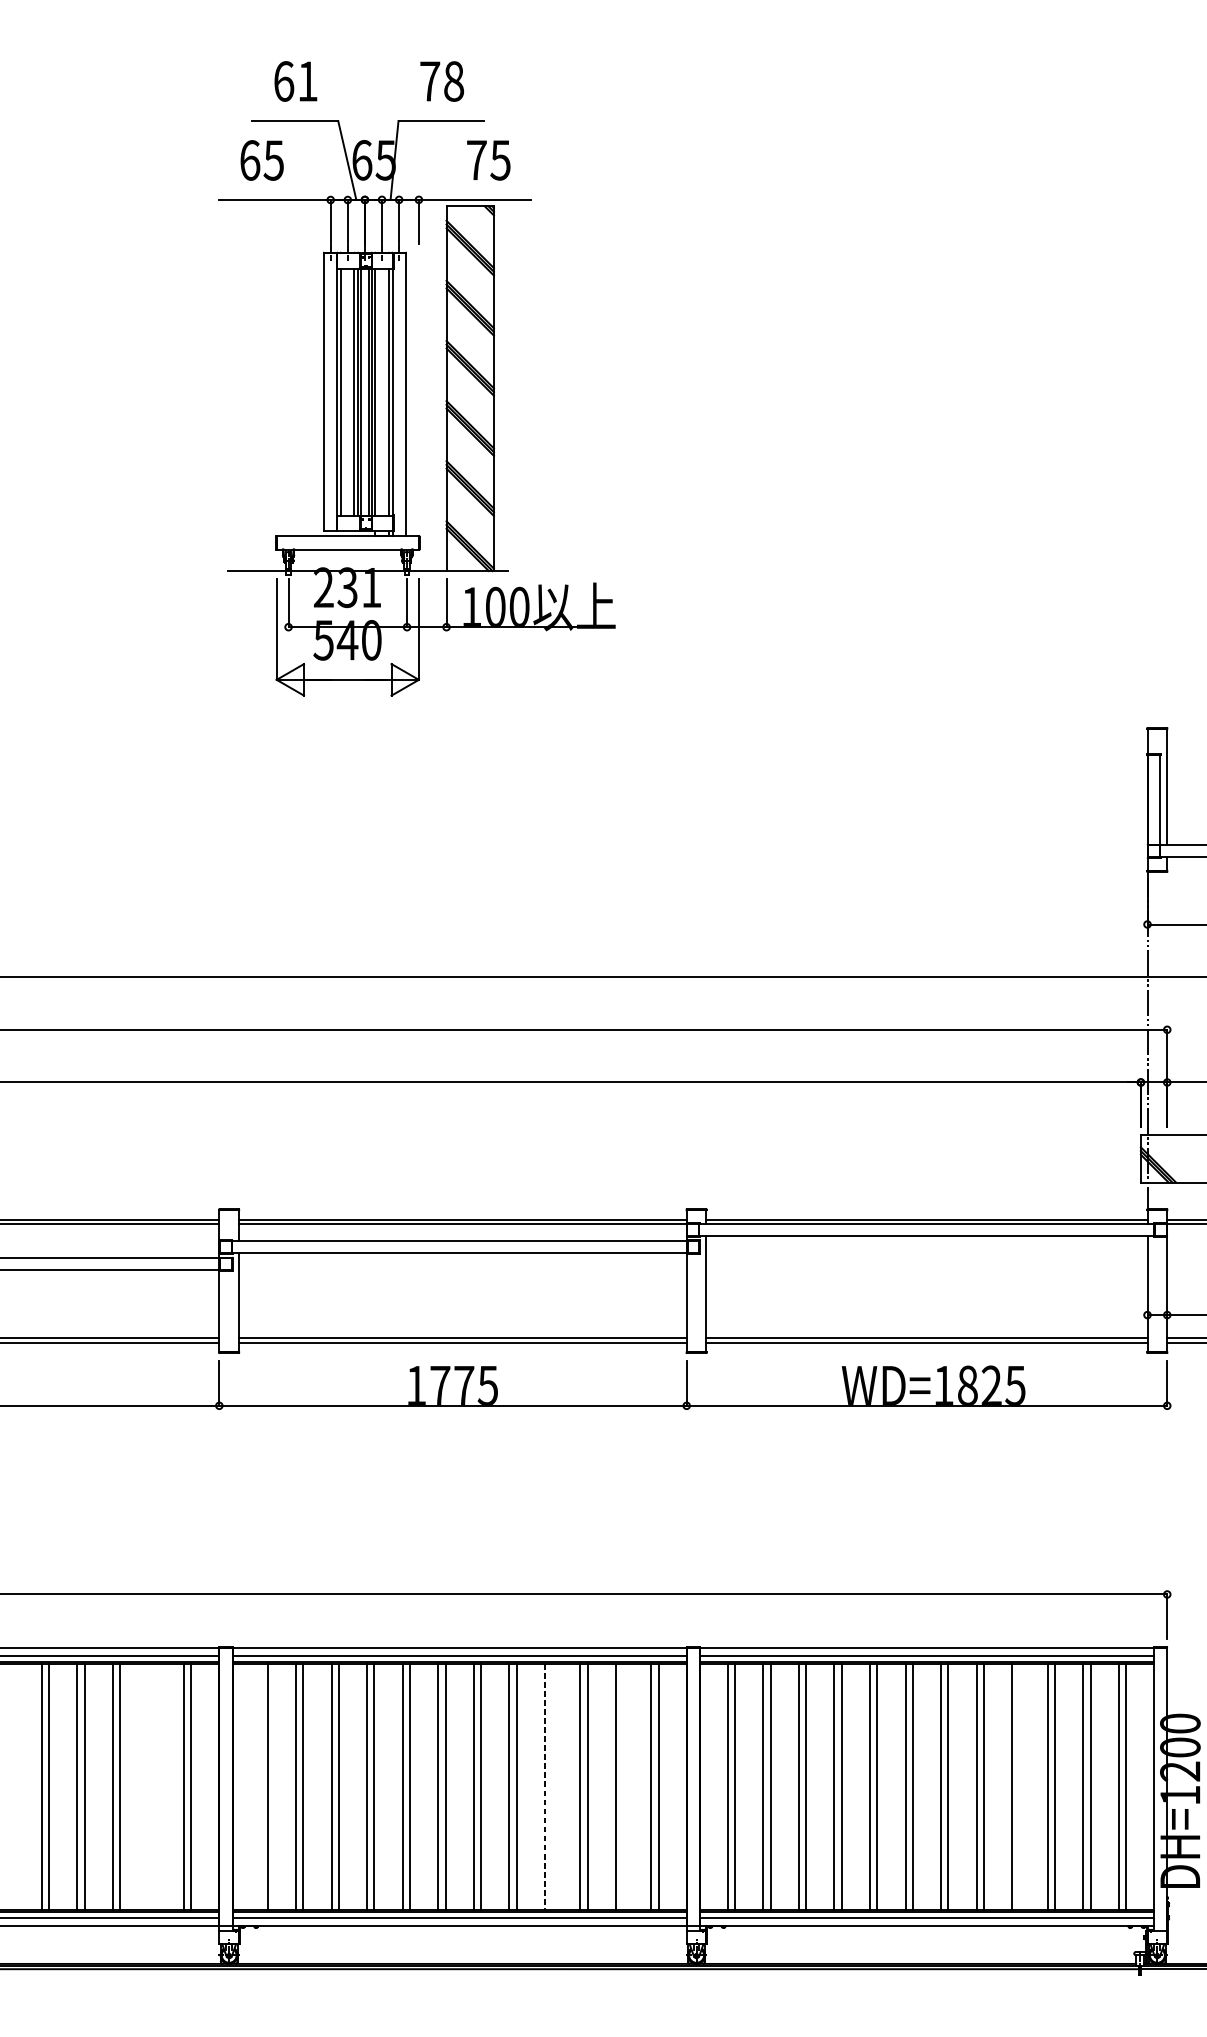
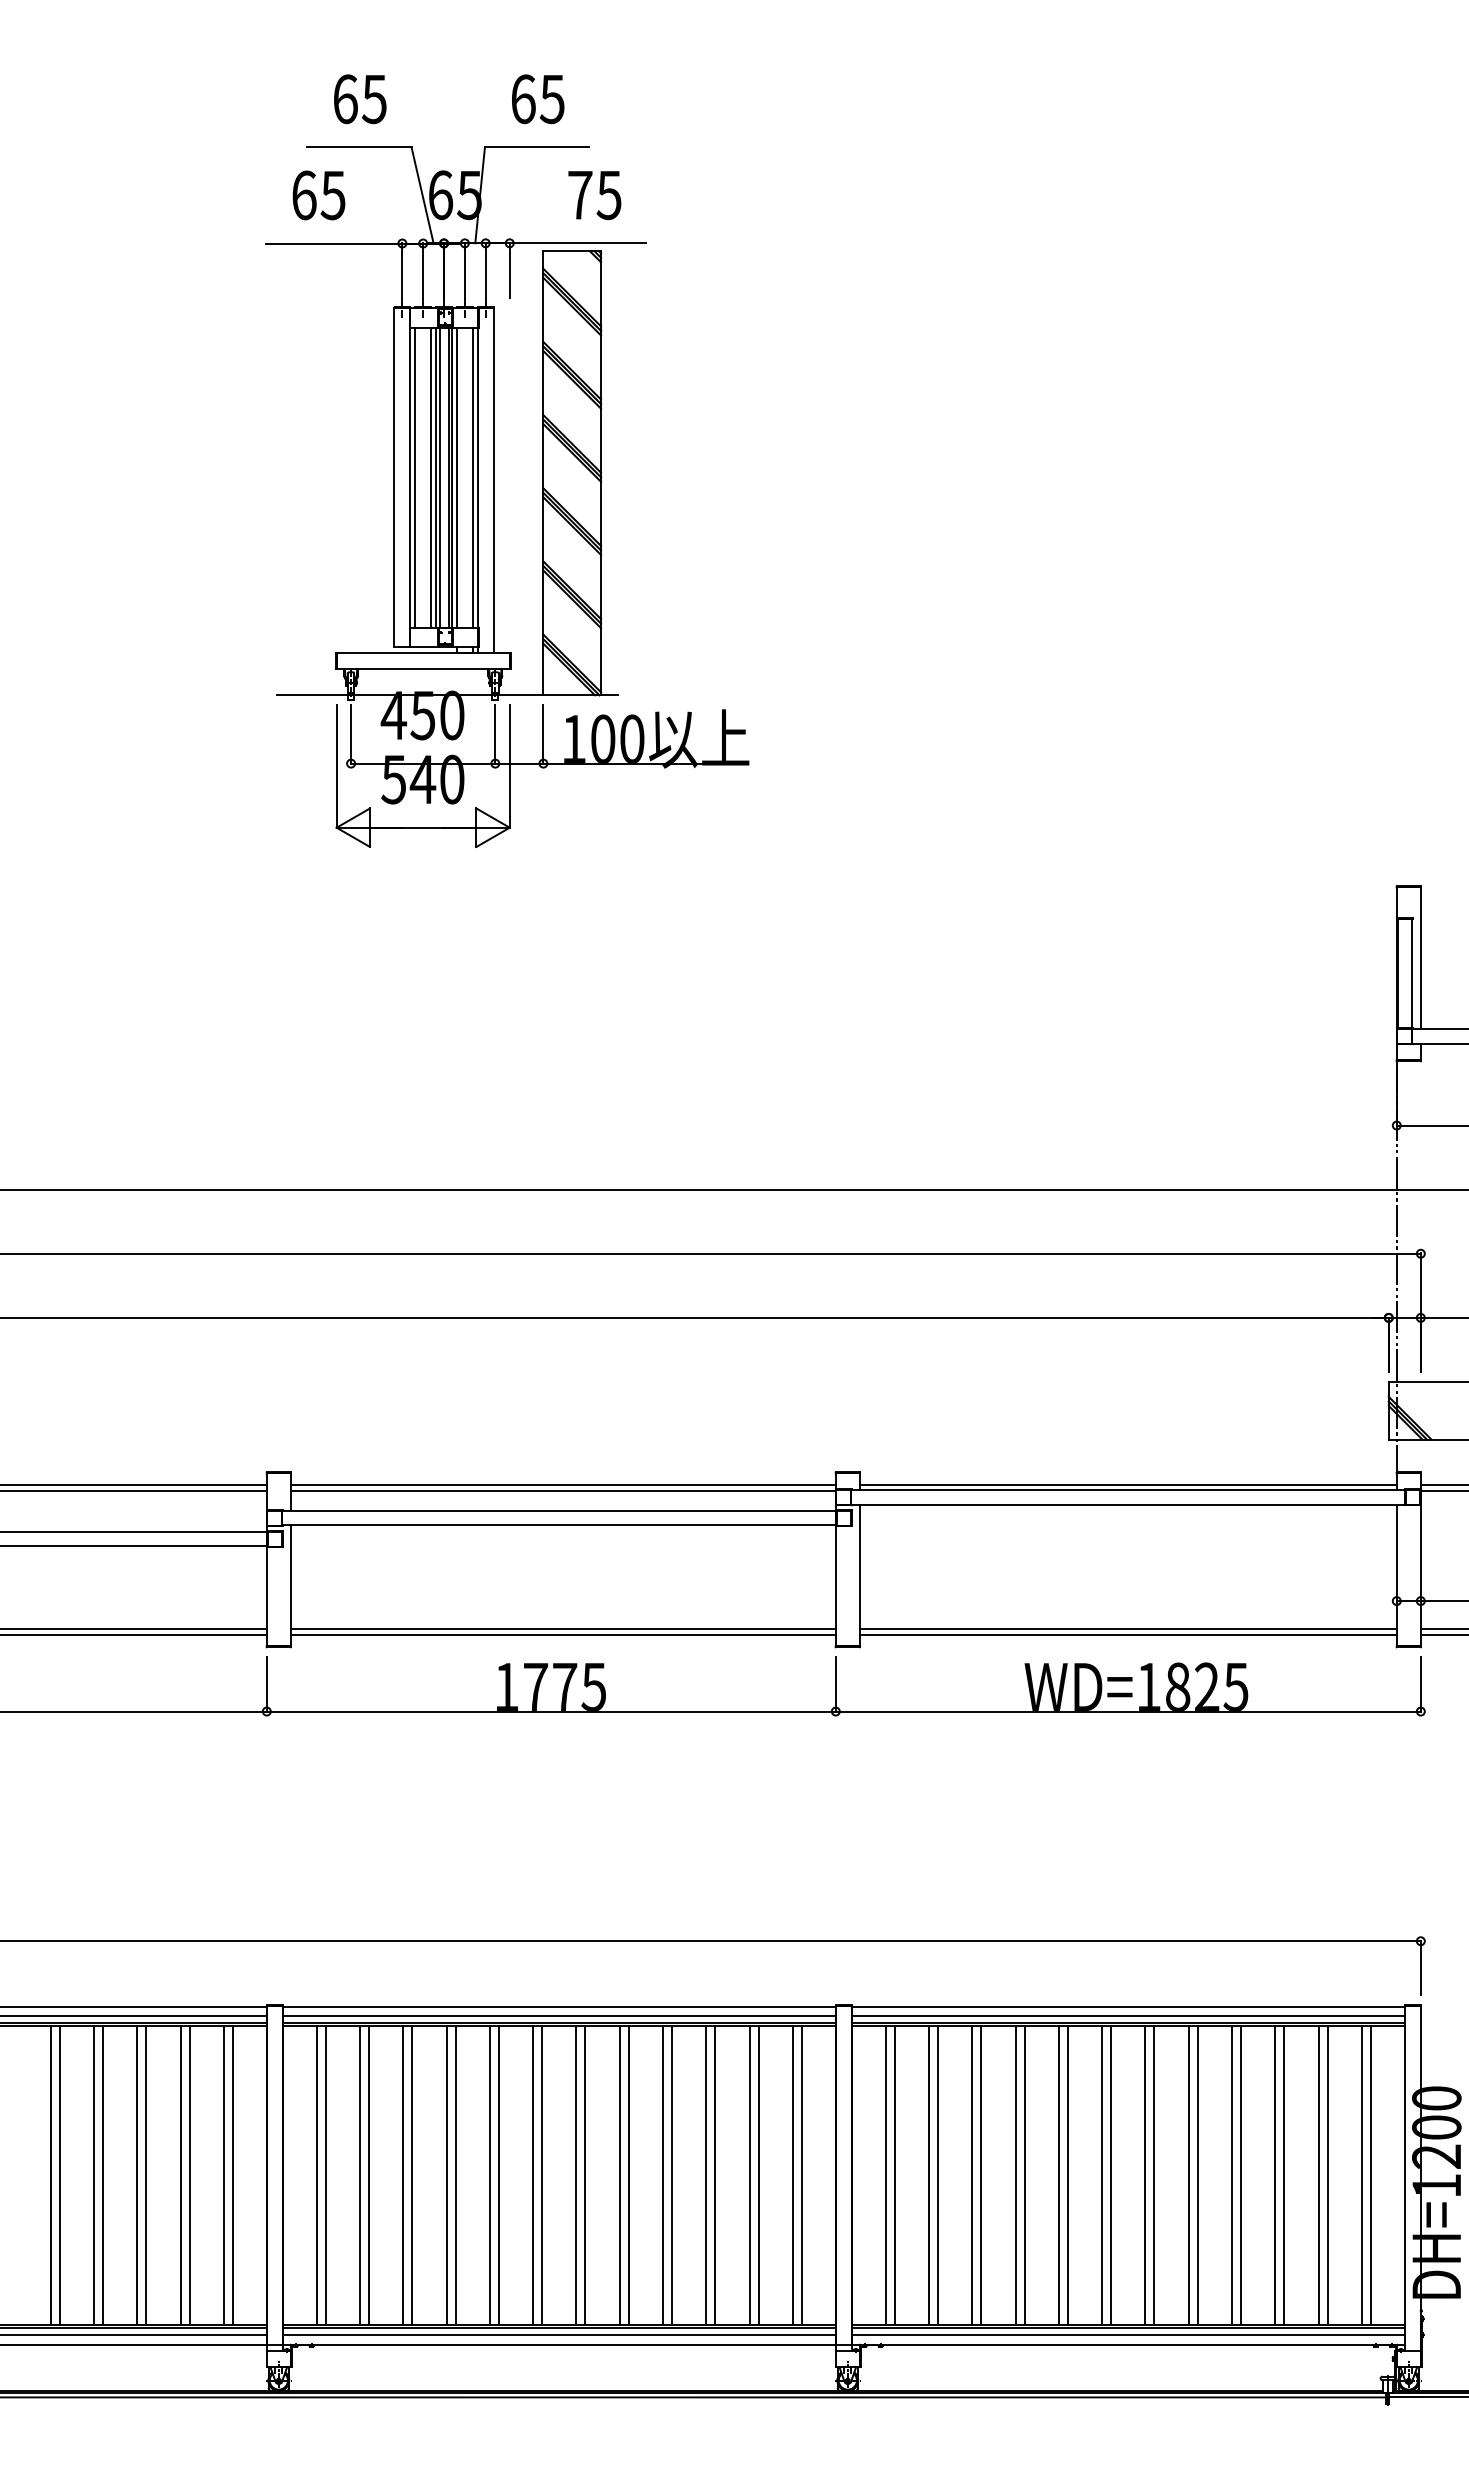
text: (306, 81) -> (373, 99), 61 -> 65
text: (441, 81) -> (537, 99), 78 -> 65
text: (347, 587) -> (422, 715), 231 -> 450
line: (148, 1786) -> (180, 2175), added
line: (155, 1786) -> (189, 2175), added
line: (260, 1786) -> (316, 2175), added
line: (545, 1786) -> (663, 2175), dashed -> solid
line: (552, 1786) -> (672, 2175), added
line: (623, 1786) -> (758, 2175), added
line: (1019, 1786) -> (1241, 2175), added

